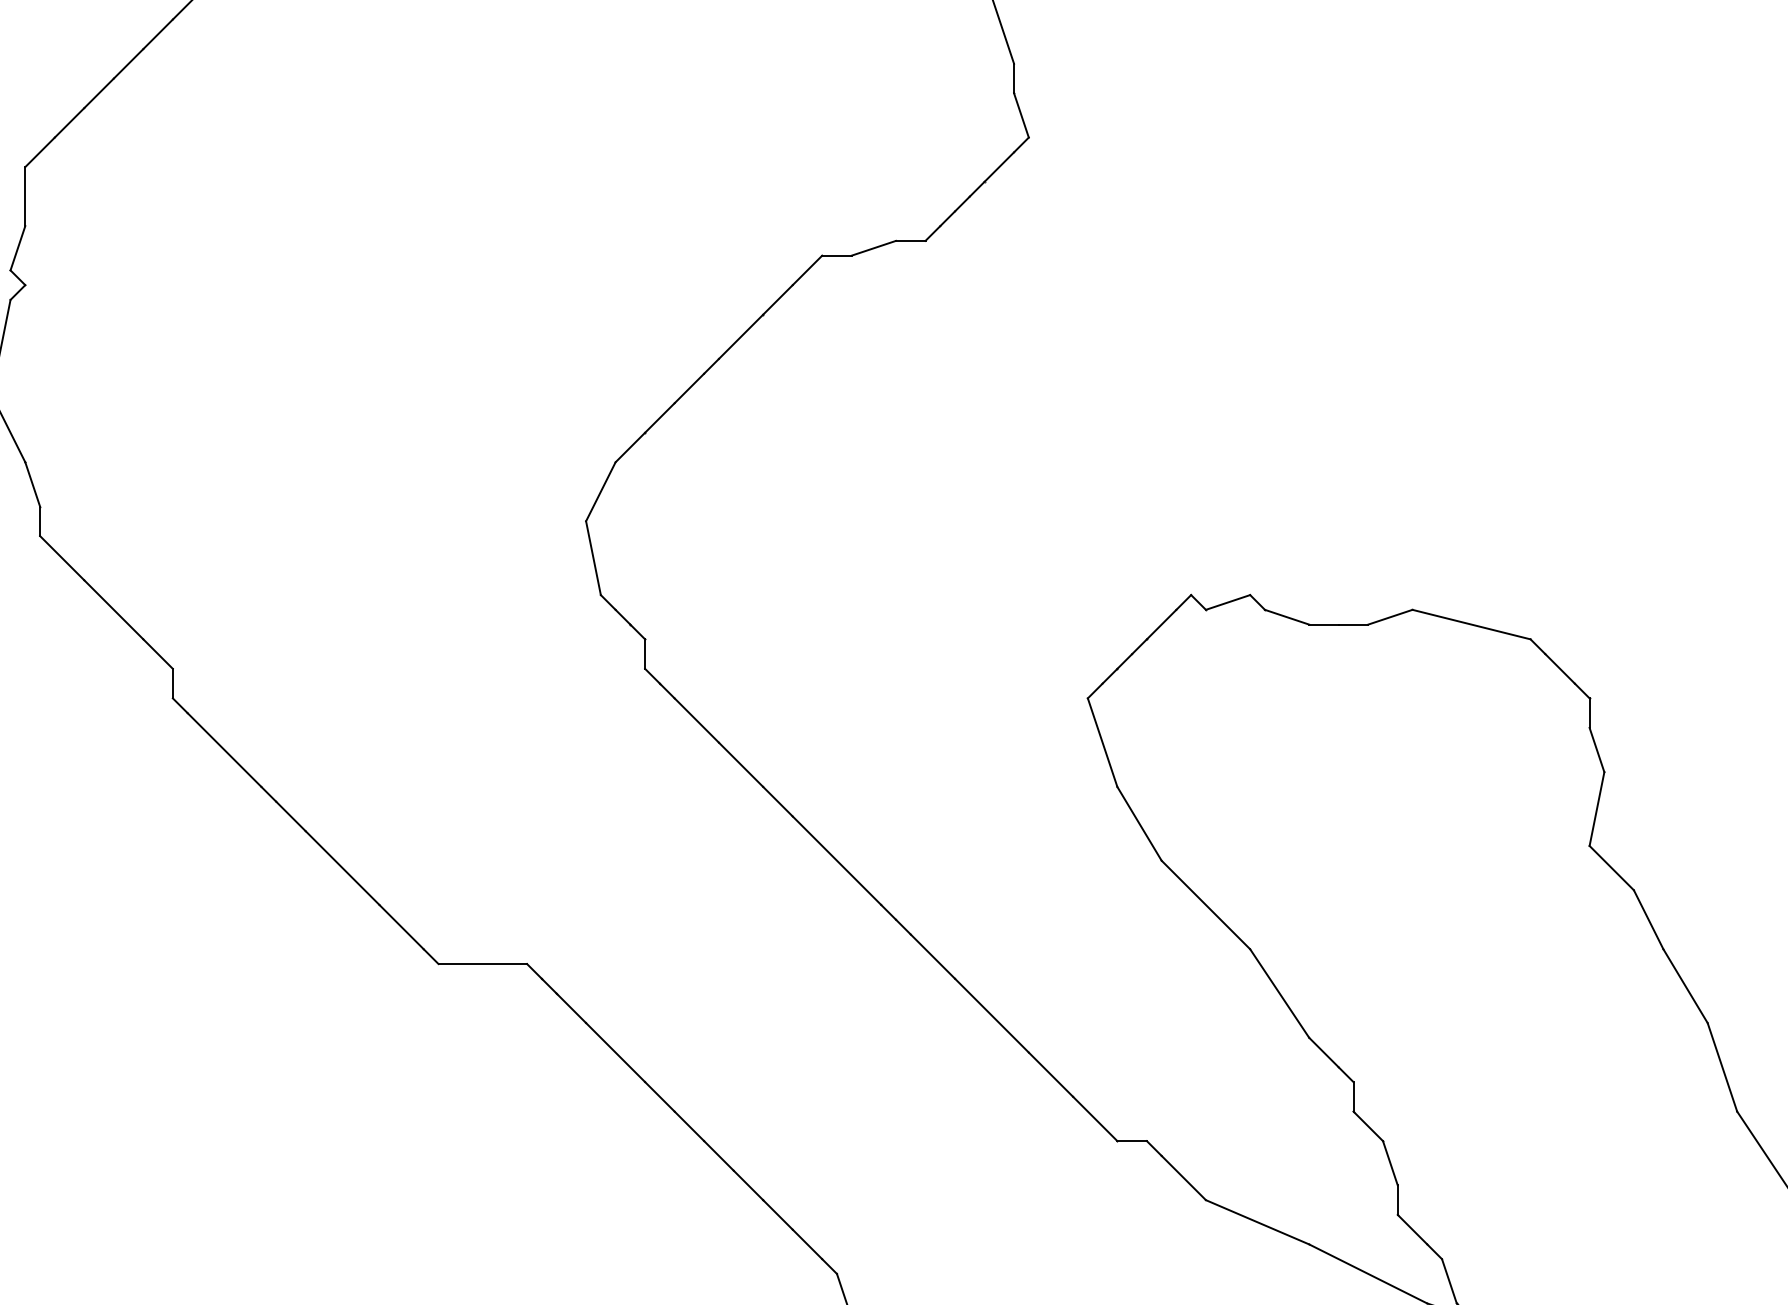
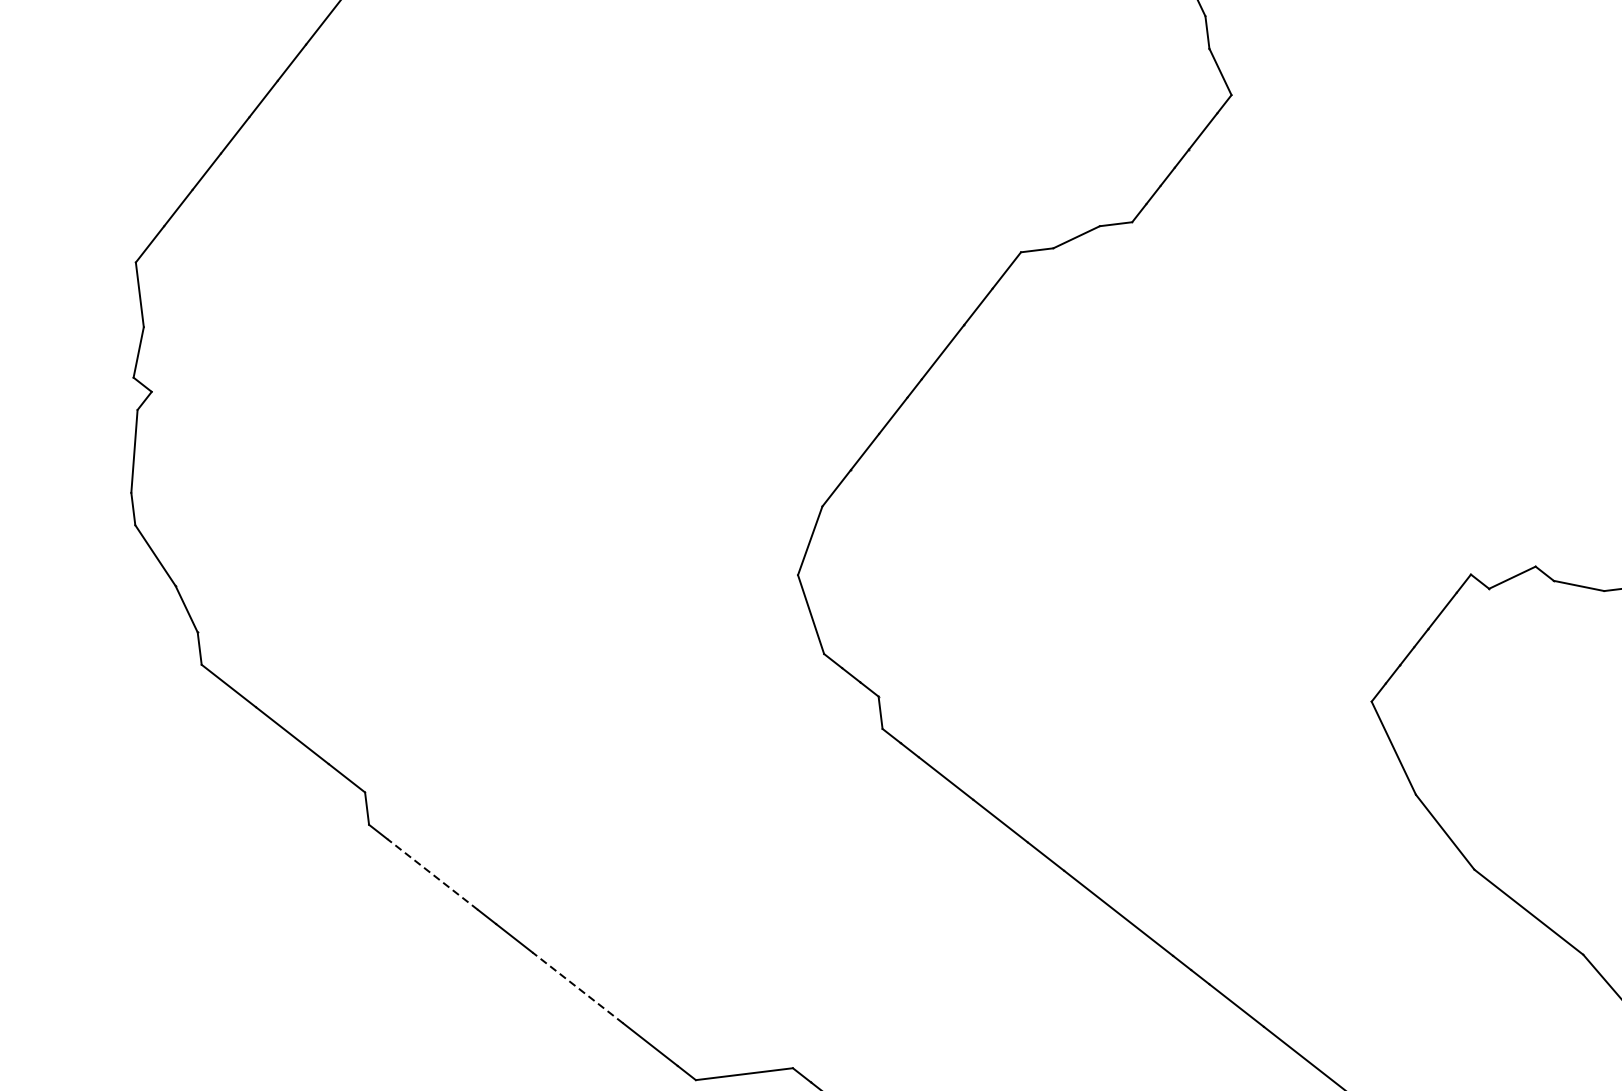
line: (224, 749) -> (432, 873), solid -> dashed
line: (342, 867) -> (577, 987), solid -> dashed

